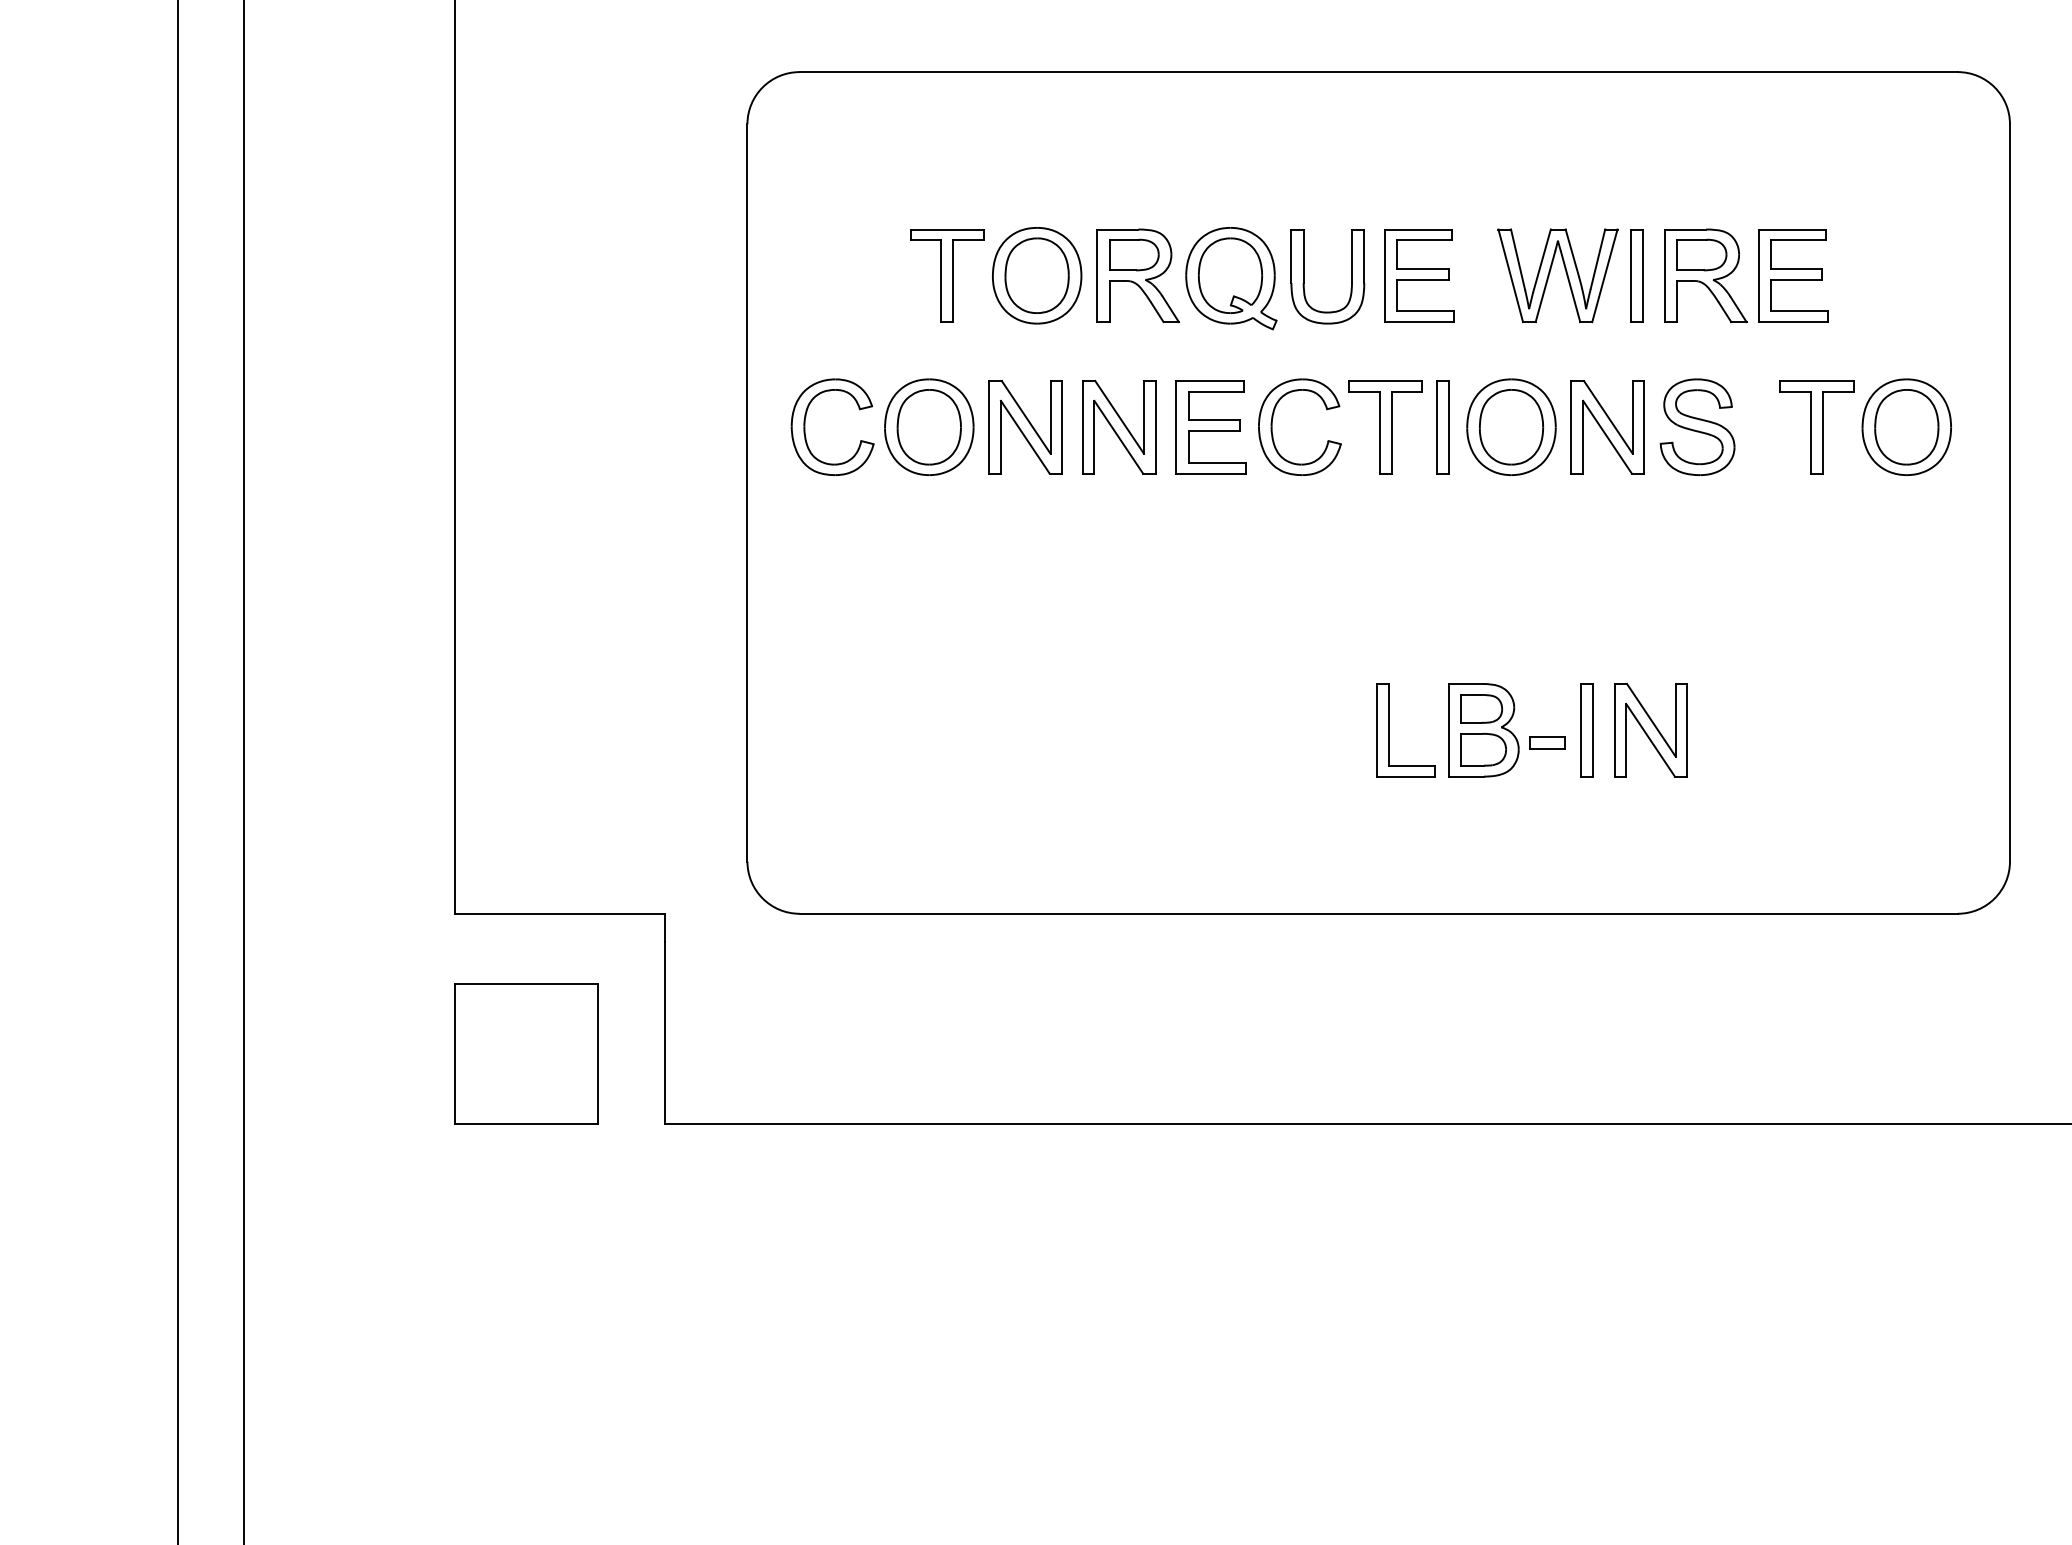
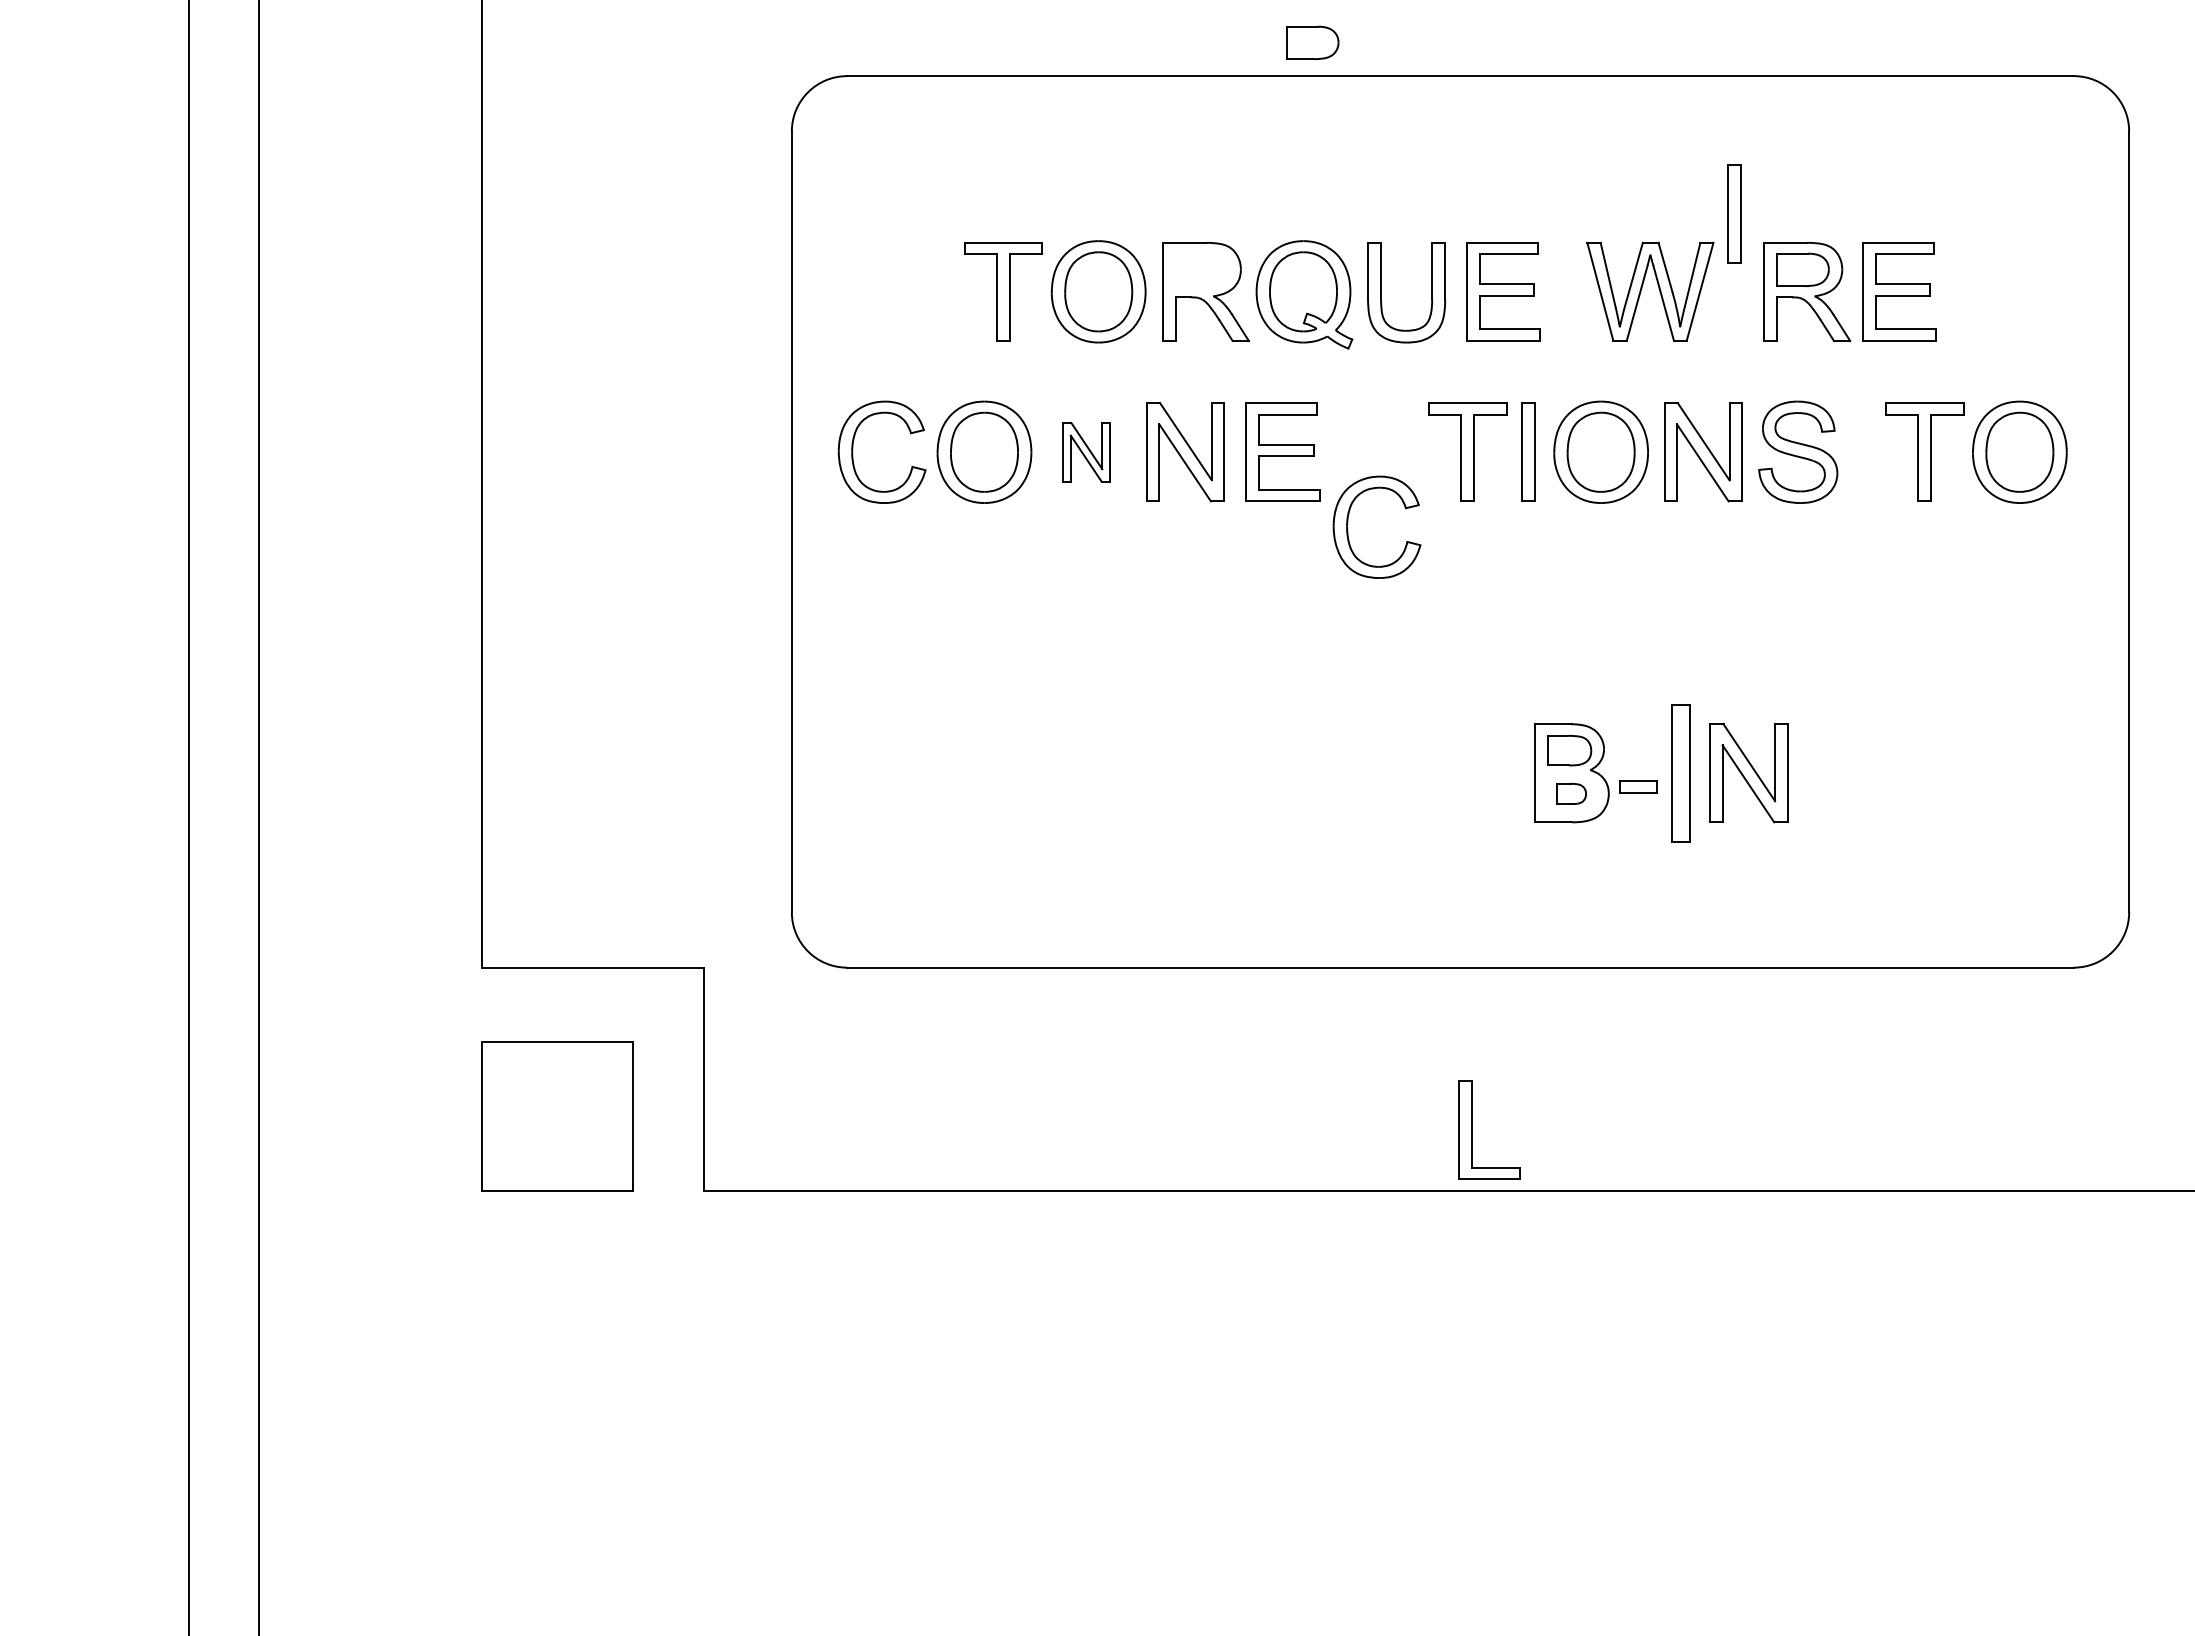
part: (1134, 254) -> (1312, 42), moved
part: (1637, 275) -> (1734, 213), moved
part: (1272, 422) -> (1348, 522), moved
part: (1025, 427) -> (1086, 452), size x0.6
part: (1390, 729) -> (1472, 1129), moved
part: (1587, 729) -> (1681, 772), size x1.4
part: (1483, 749) -> (1571, 793), size x0.6

